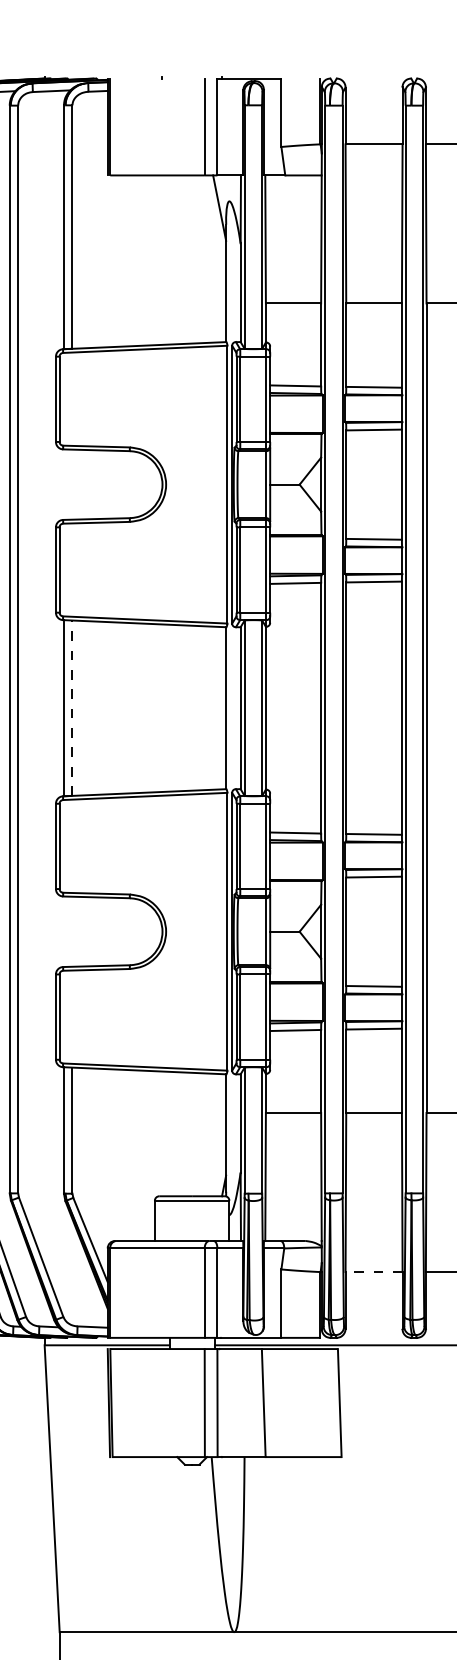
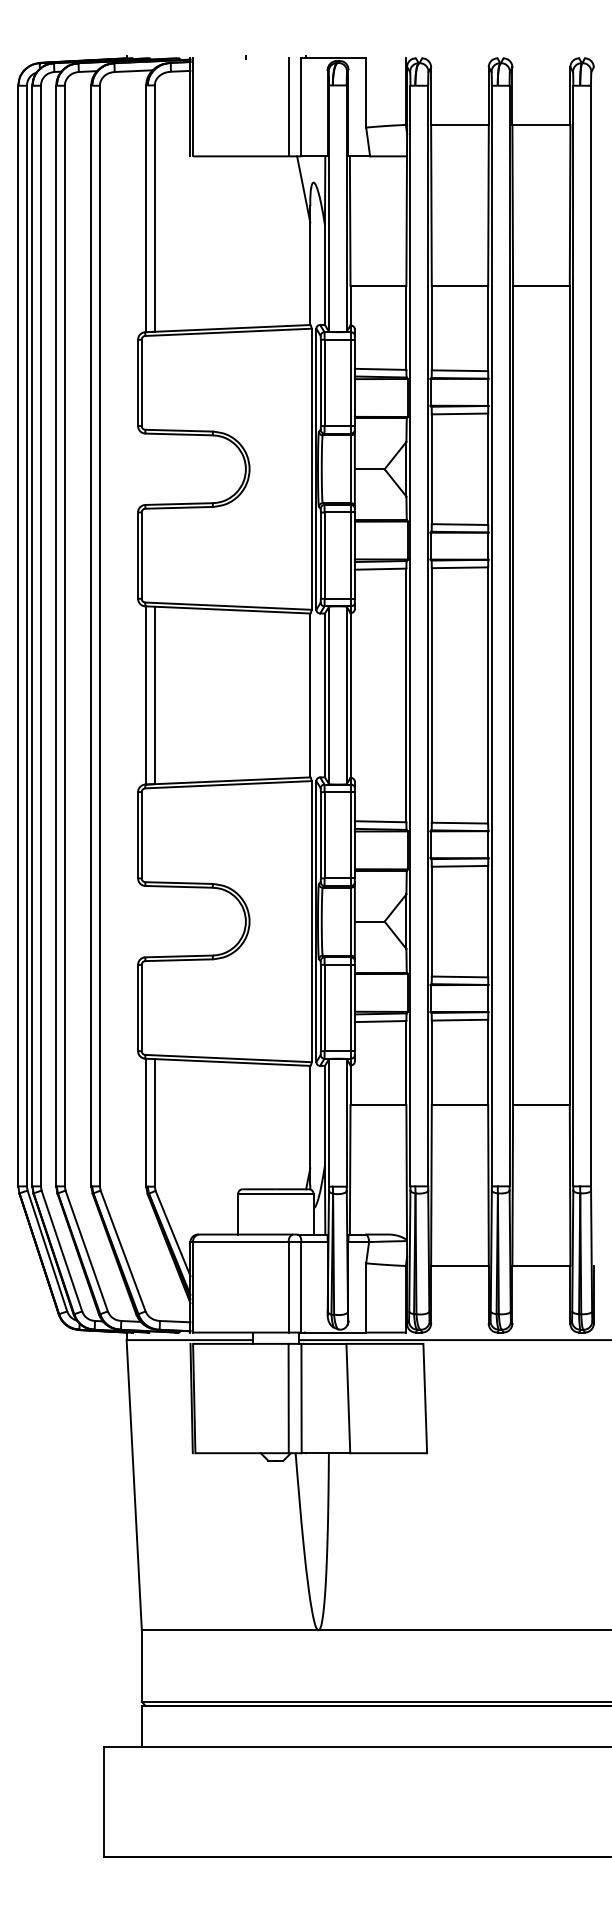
line: (72, 708) -> (154, 695), dashed -> solid
line: (373, 1271) -> (459, 1265), dashed -> solid

